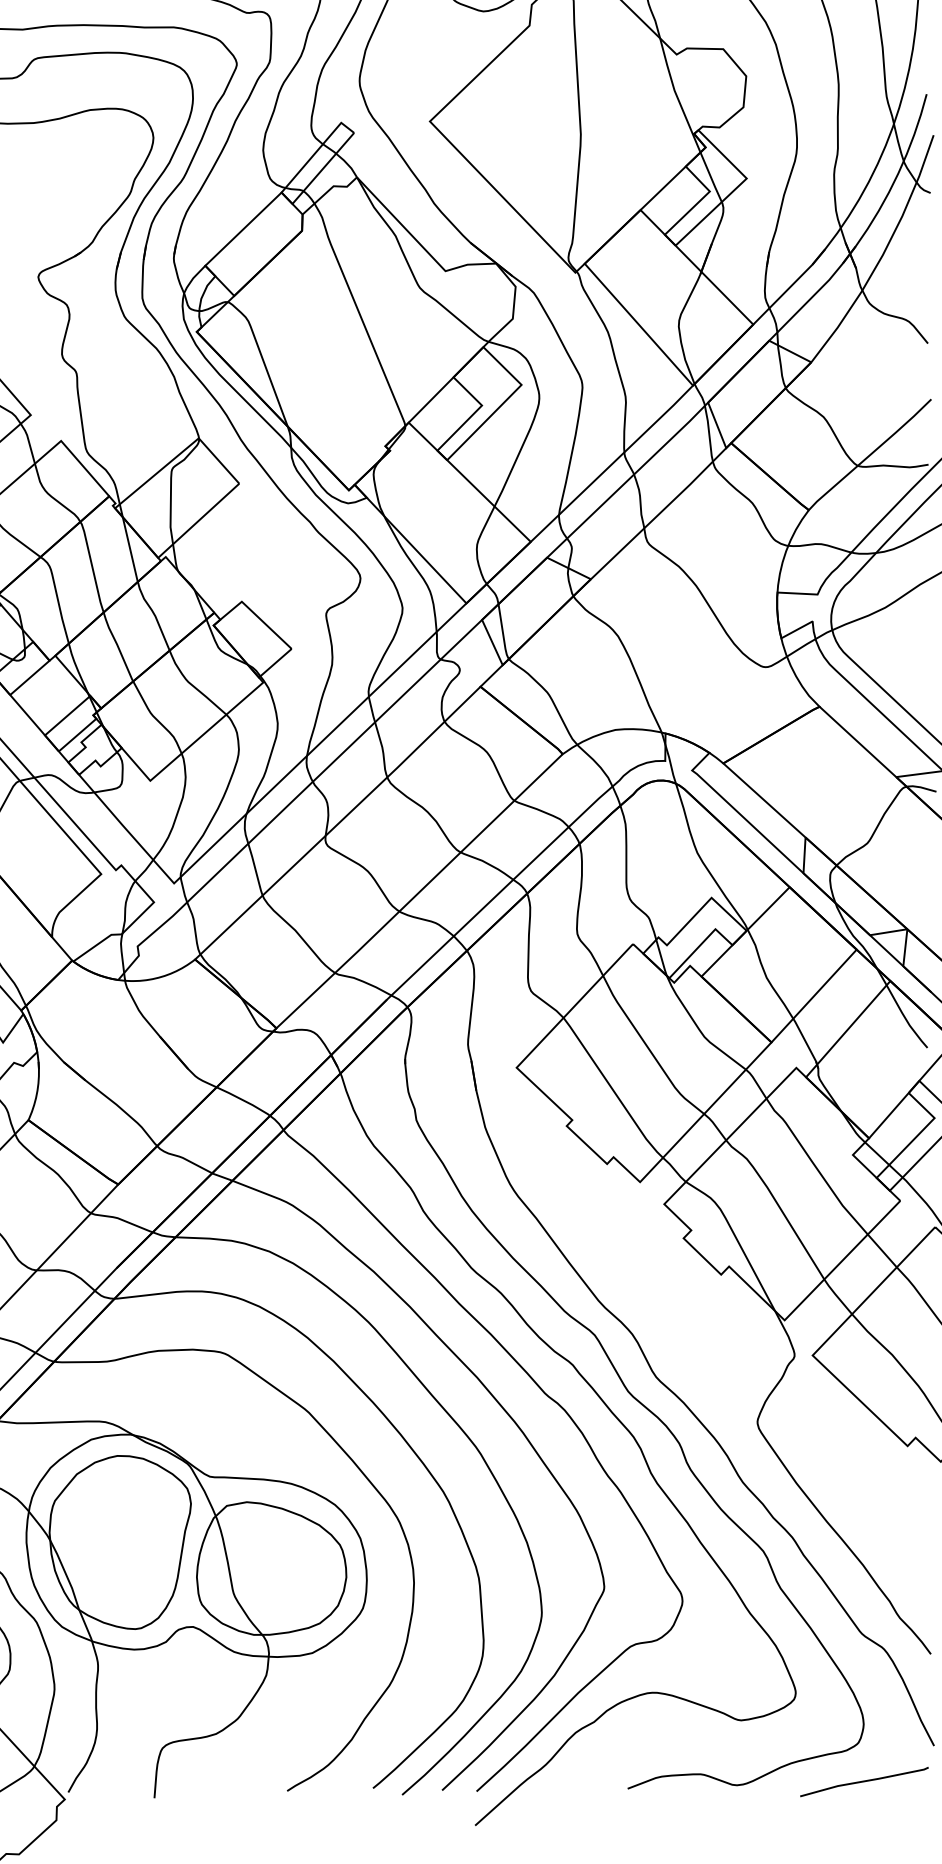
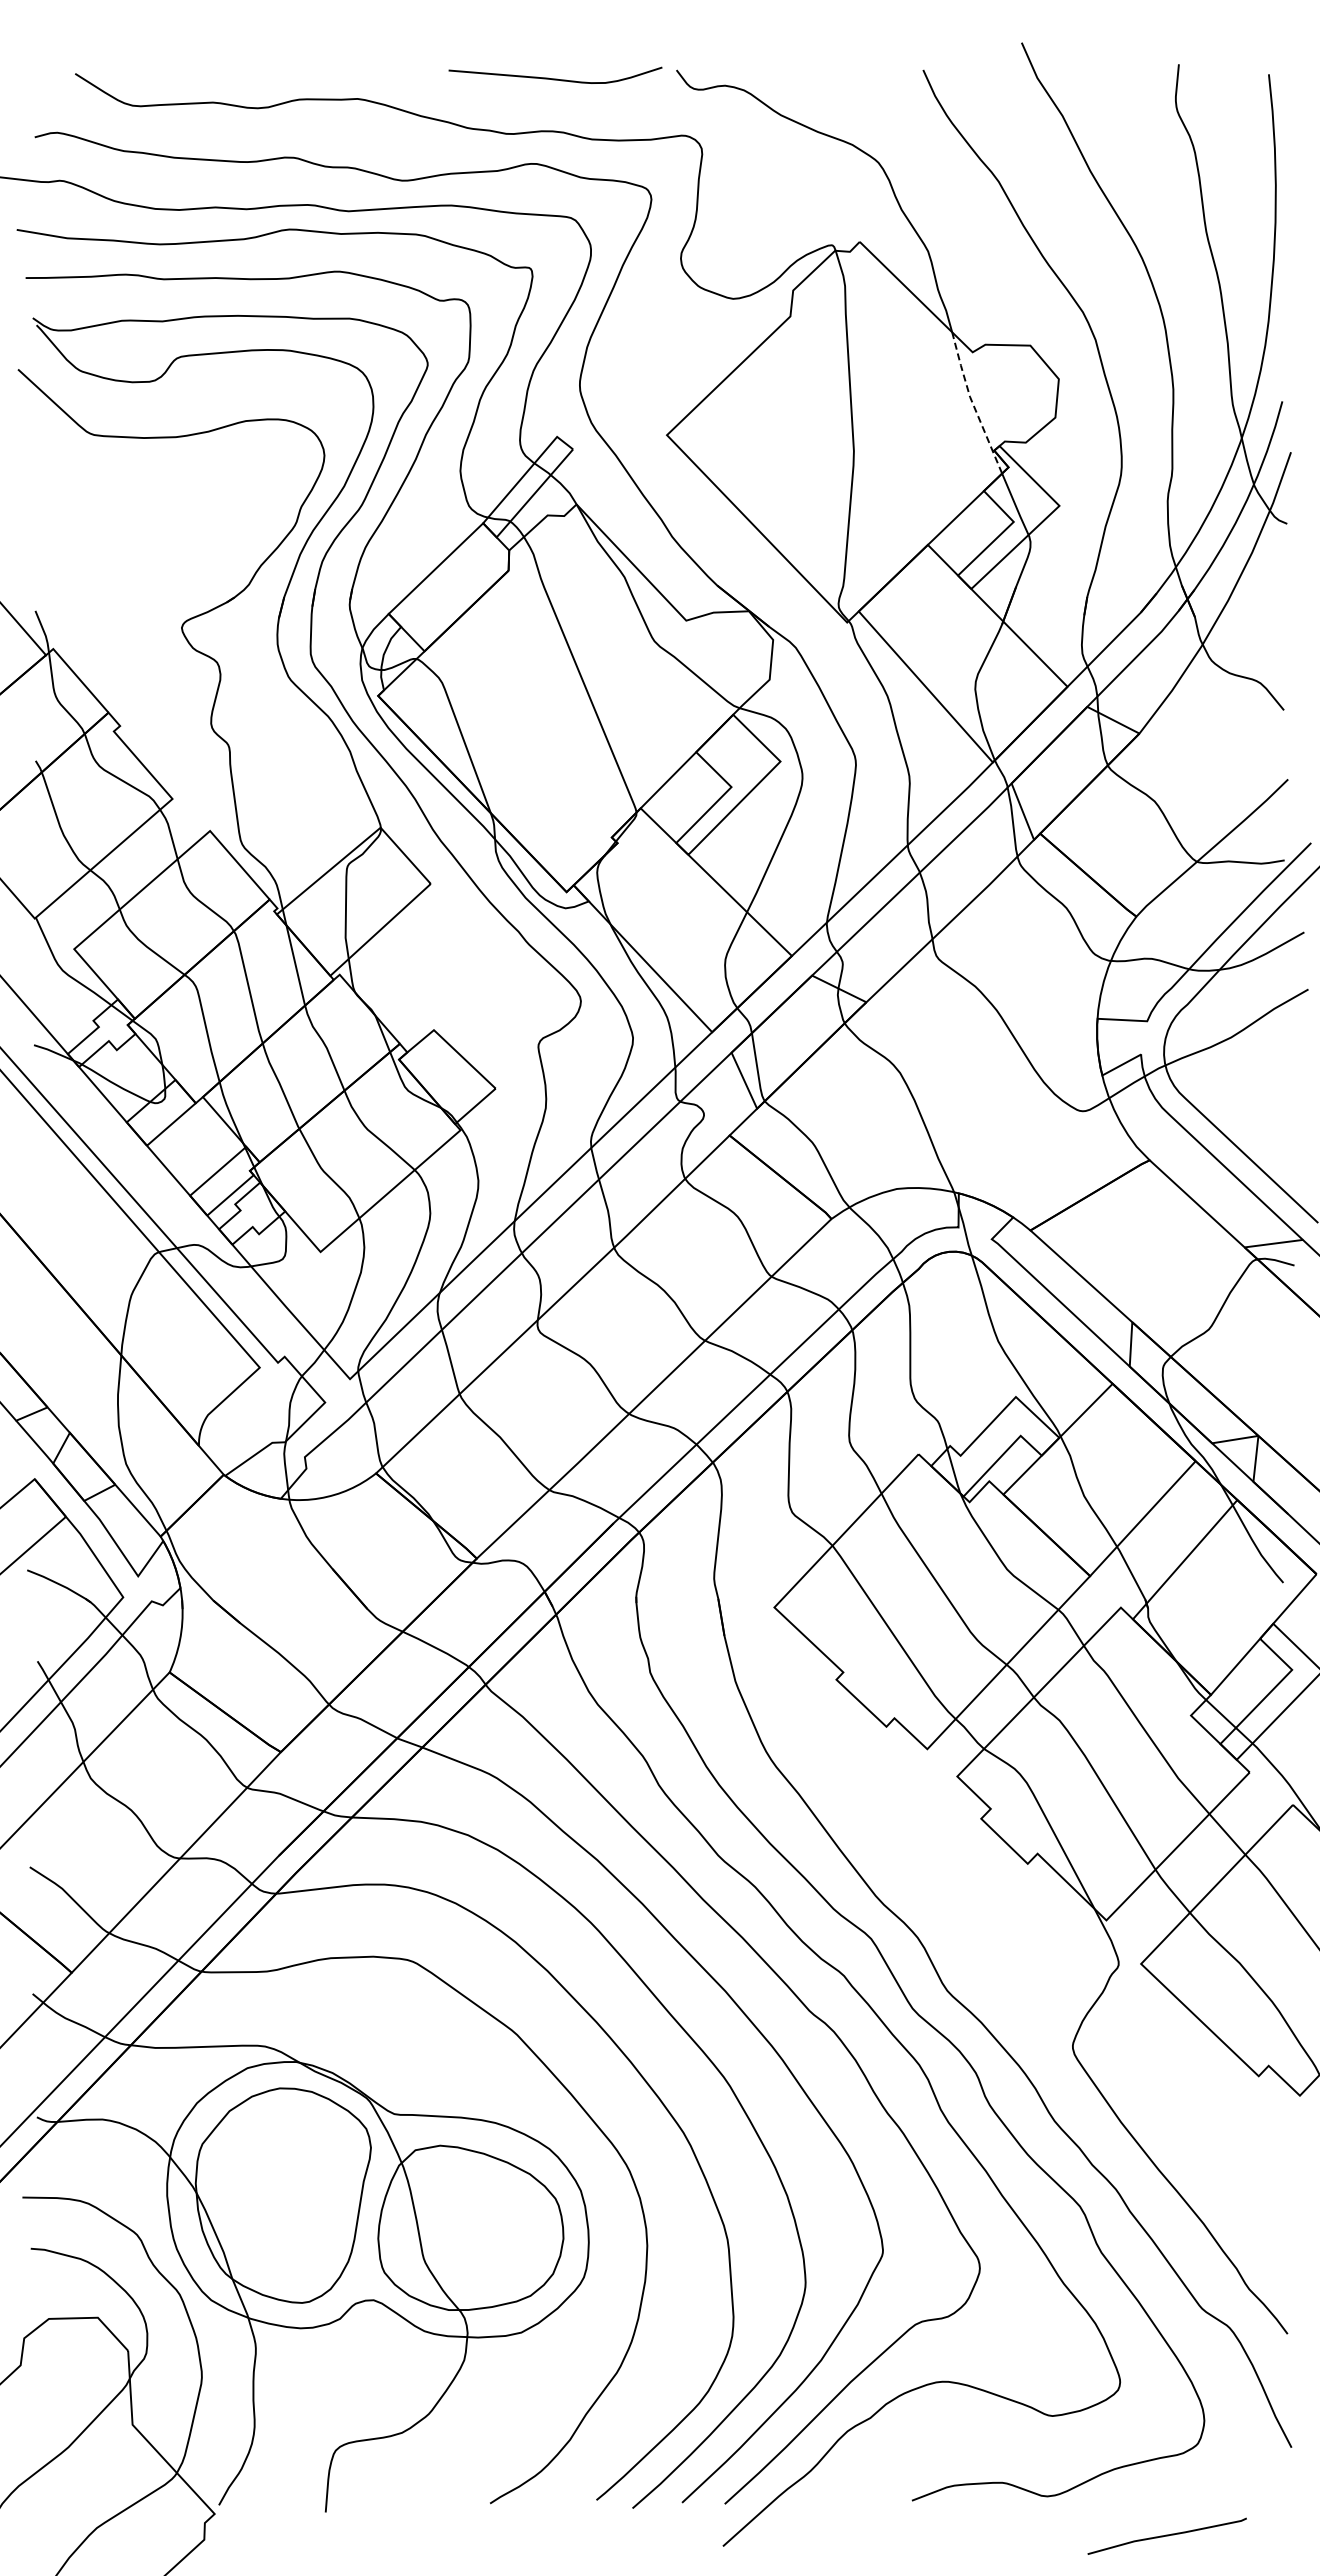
line: (676, 95) -> (972, 403), solid -> dashed
line: (863, 1781) -> (1166, 2535), moved

